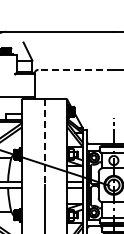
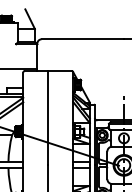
line: (76, 69) -> (83, 38), dashed -> solid
line: (44, 142) -> (48, 118), dashed -> solid

